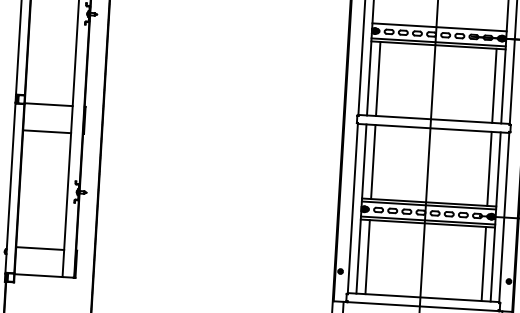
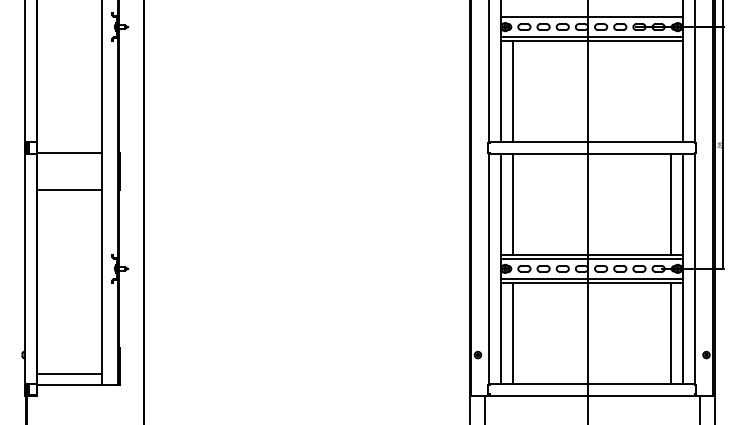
line: (494, 85) -> (671, 91), removed
line: (39, 248) -> (69, 374), moved

